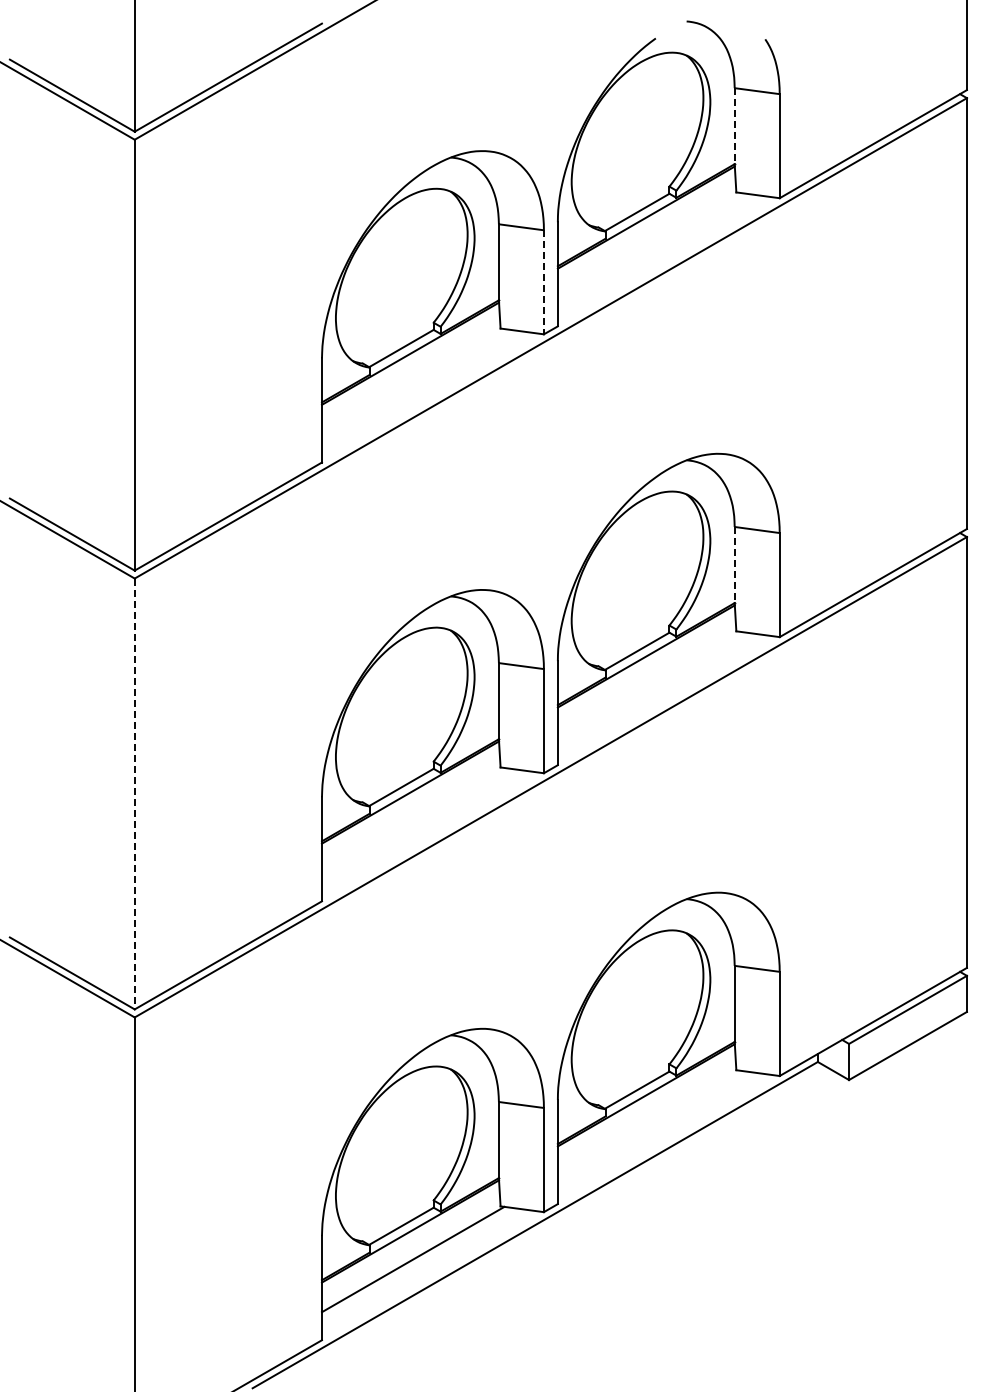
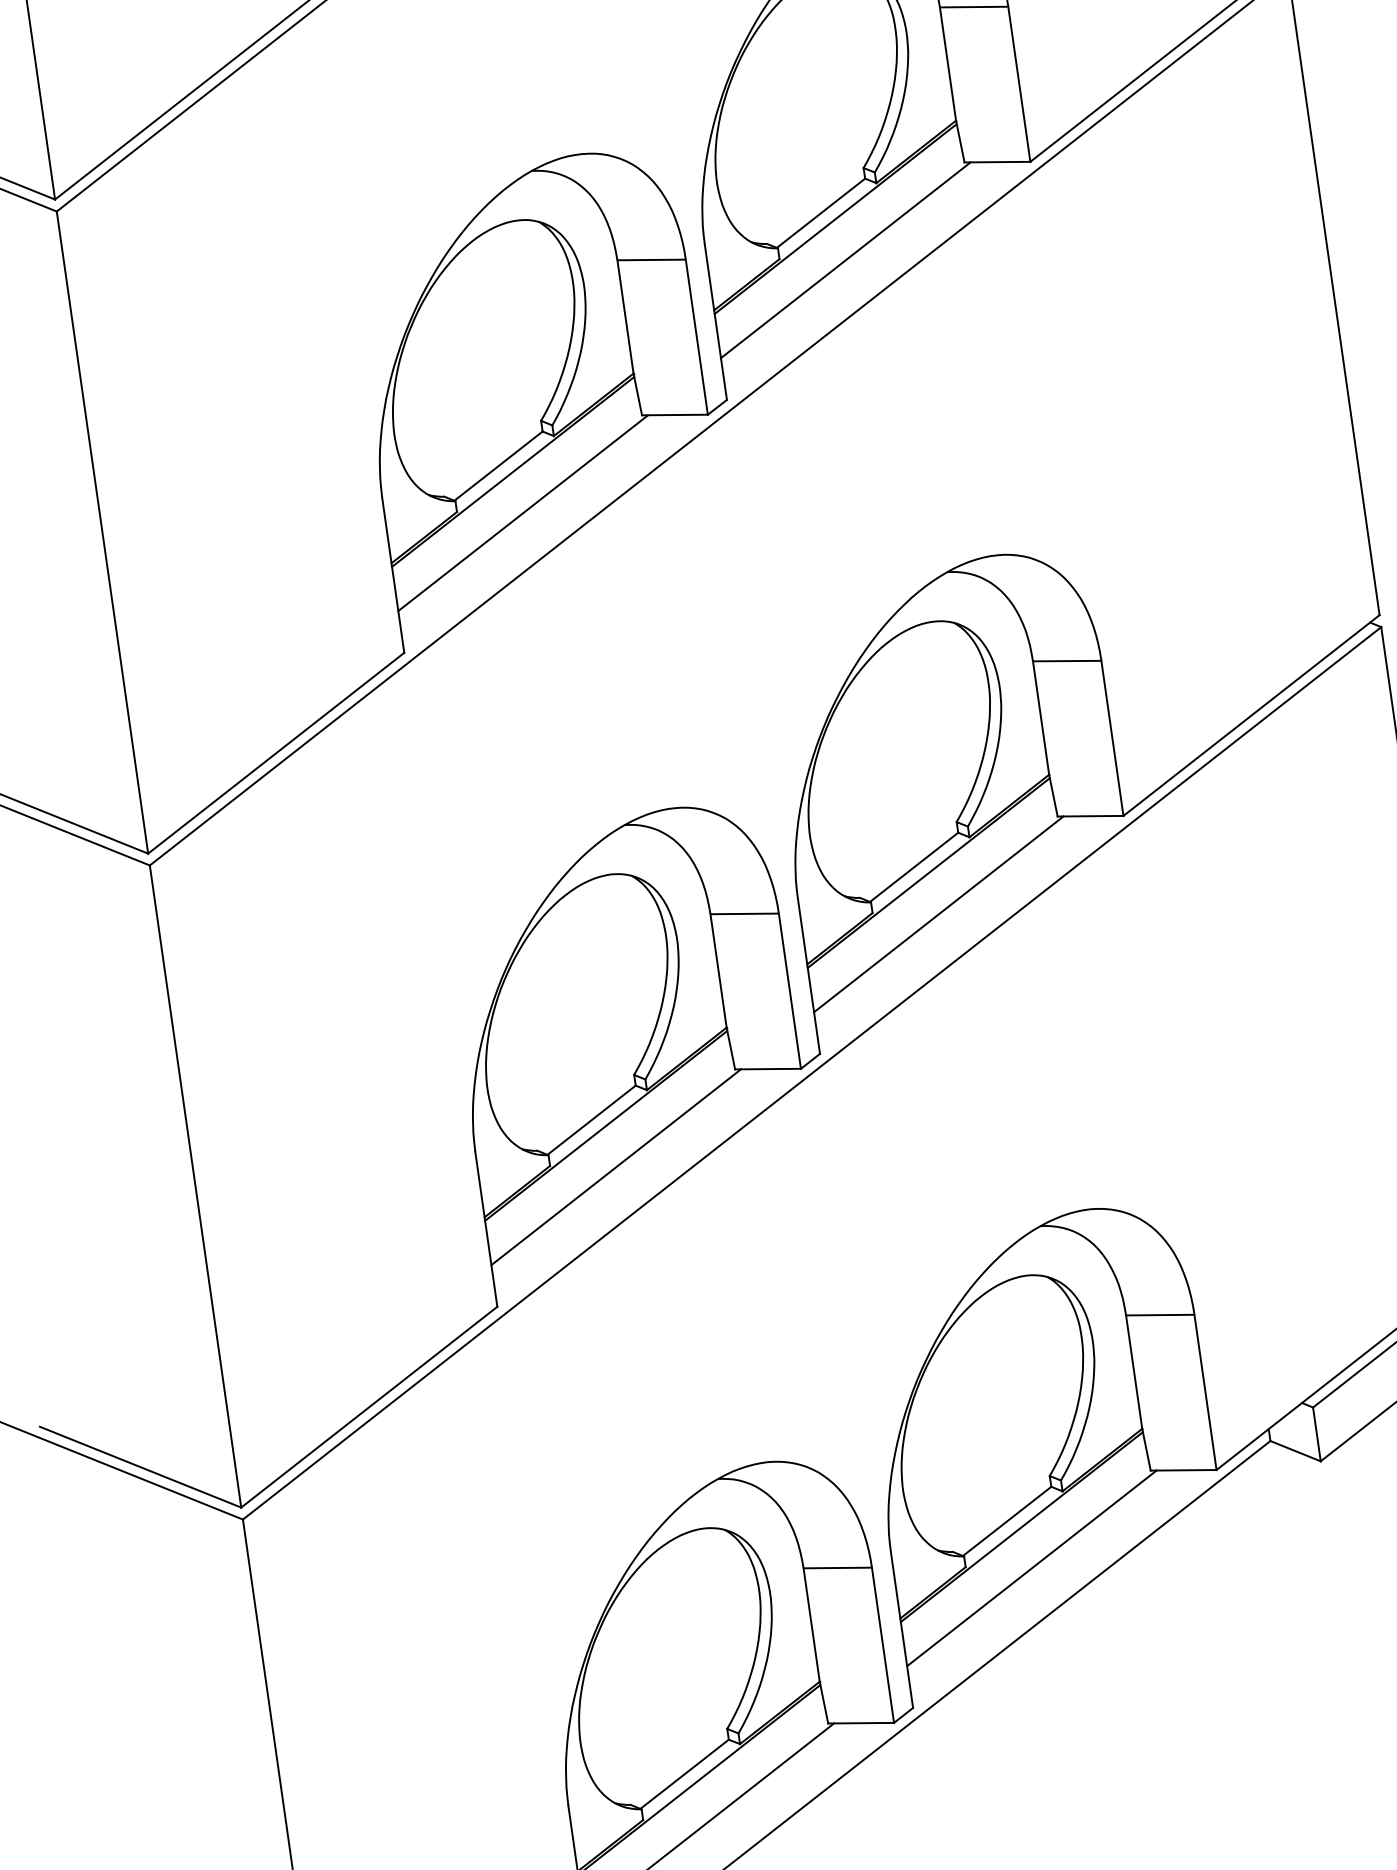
line: (734, 126) -> (947, 64), dashed -> solid
line: (648, 245) -> (844, 260), added
line: (543, 282) -> (696, 337), dashed -> solid
line: (412, 381) -> (521, 512), added
line: (734, 565) -> (1040, 718), dashed -> solid
line: (648, 684) -> (937, 914), added
line: (134, 794) -> (195, 1187), dashed -> solid
line: (412, 820) -> (615, 1167), added
line: (648, 1123) -> (1031, 1568), added

